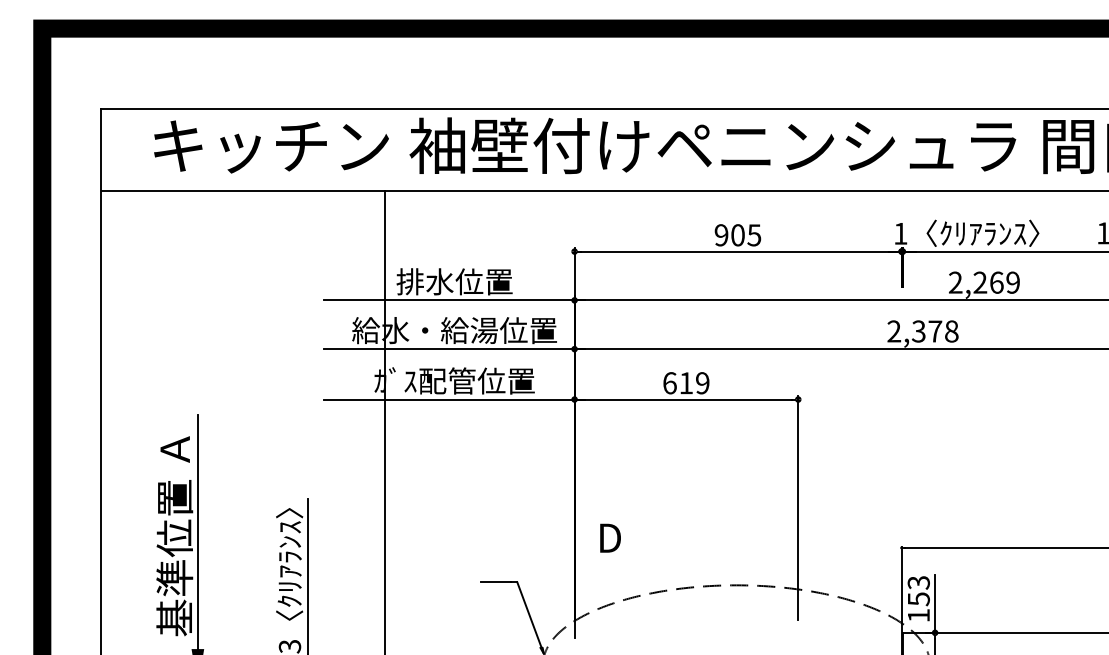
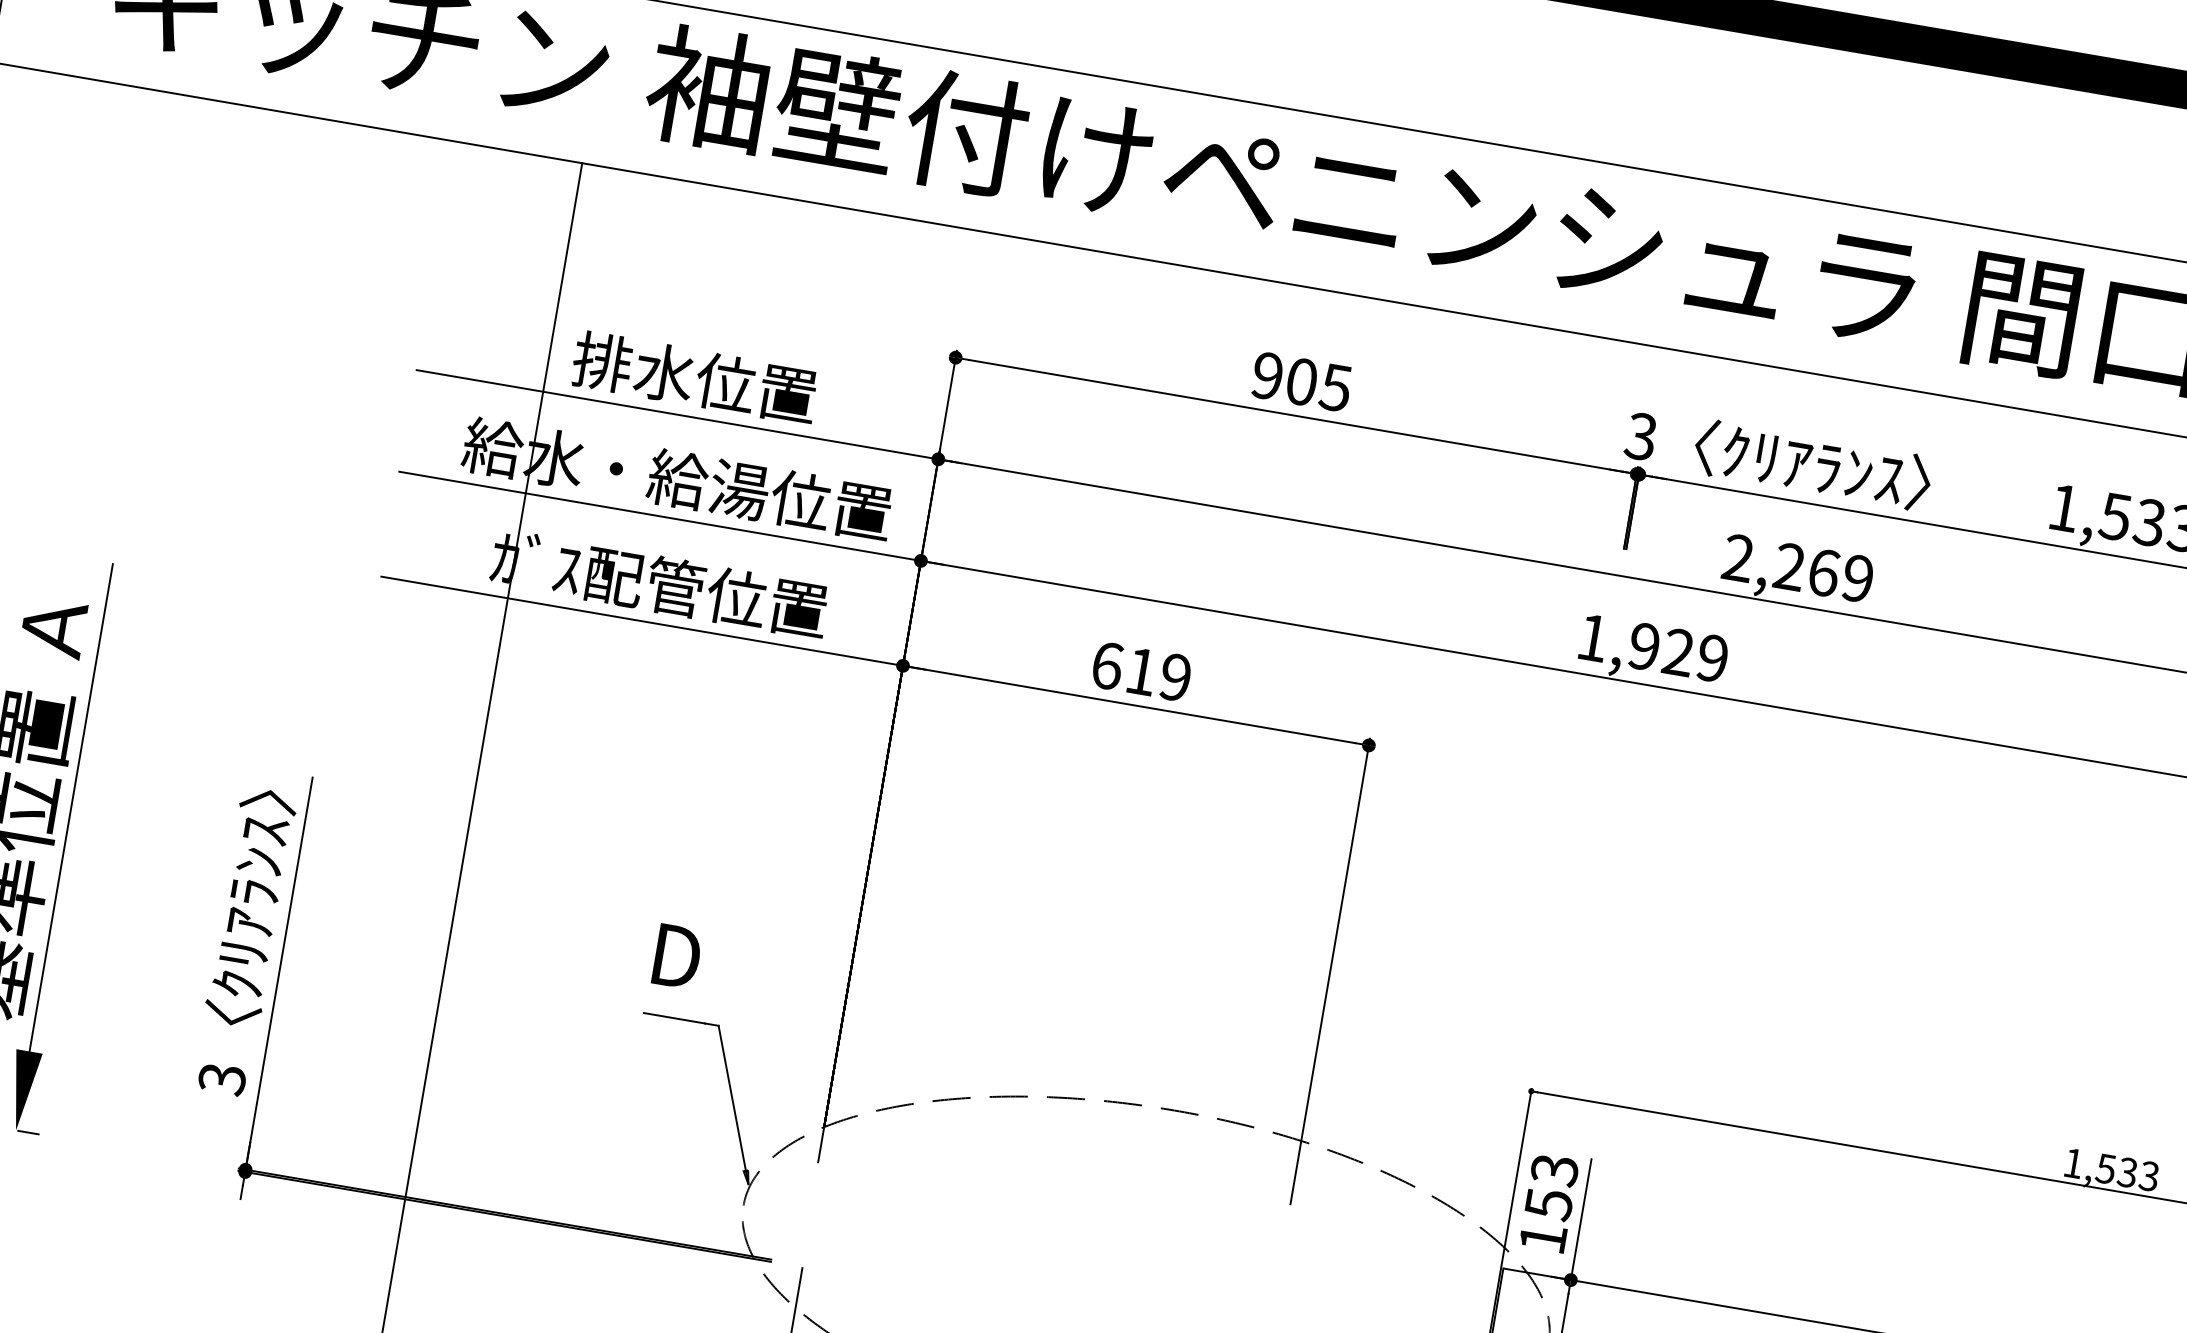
text: (900, 233) -> (1640, 436), 1 -> 3
text: (922, 331) -> (1651, 647), 2,378 -> 1,929
text: (610, 537) -> (677, 955), moved

